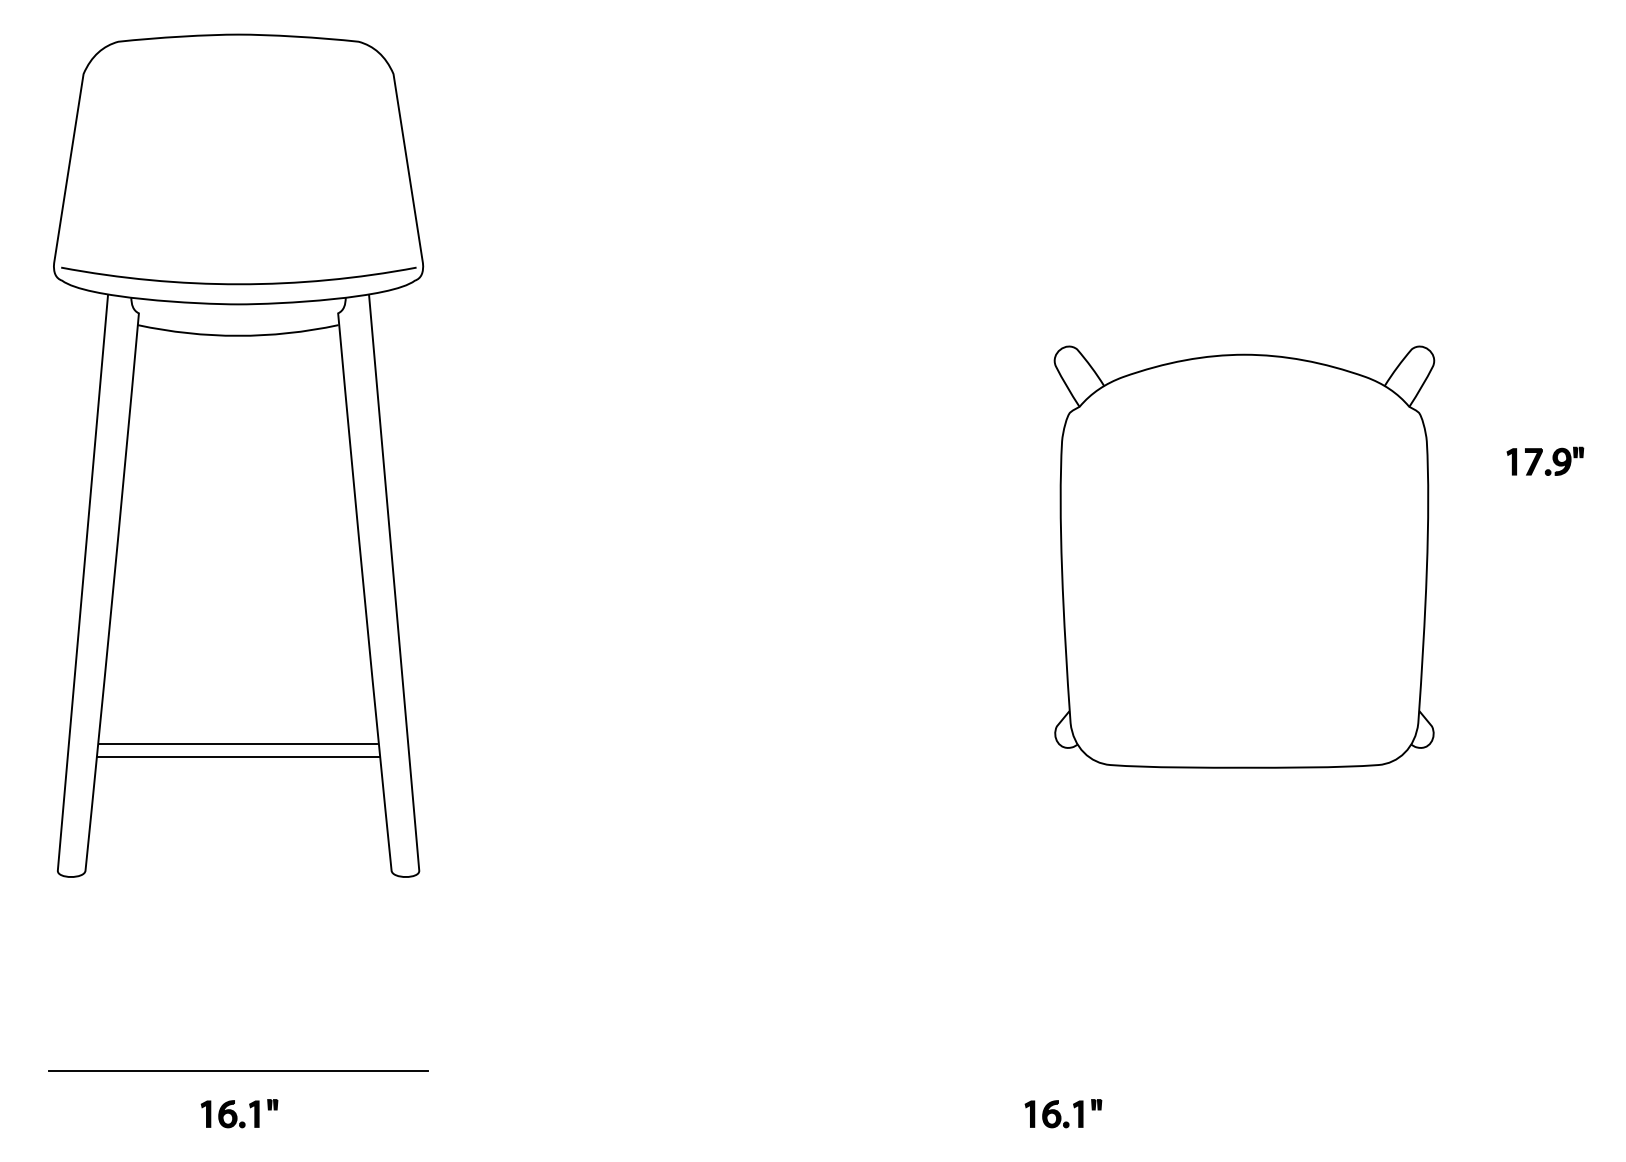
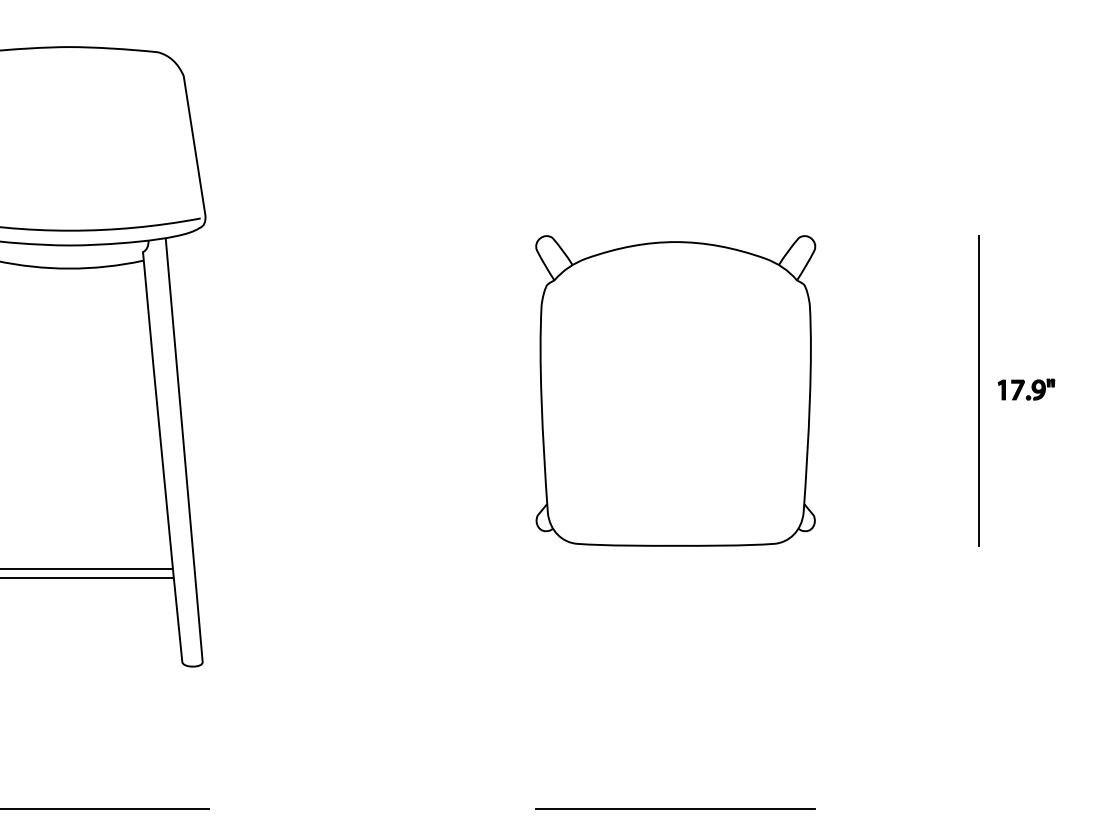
part: (1545, 460) -> (1026, 388), moved
line: (1474, 501) -> (978, 390), added
part: (1244, 556) -> (675, 390), moved
line: (1062, 1070) -> (675, 808), added

